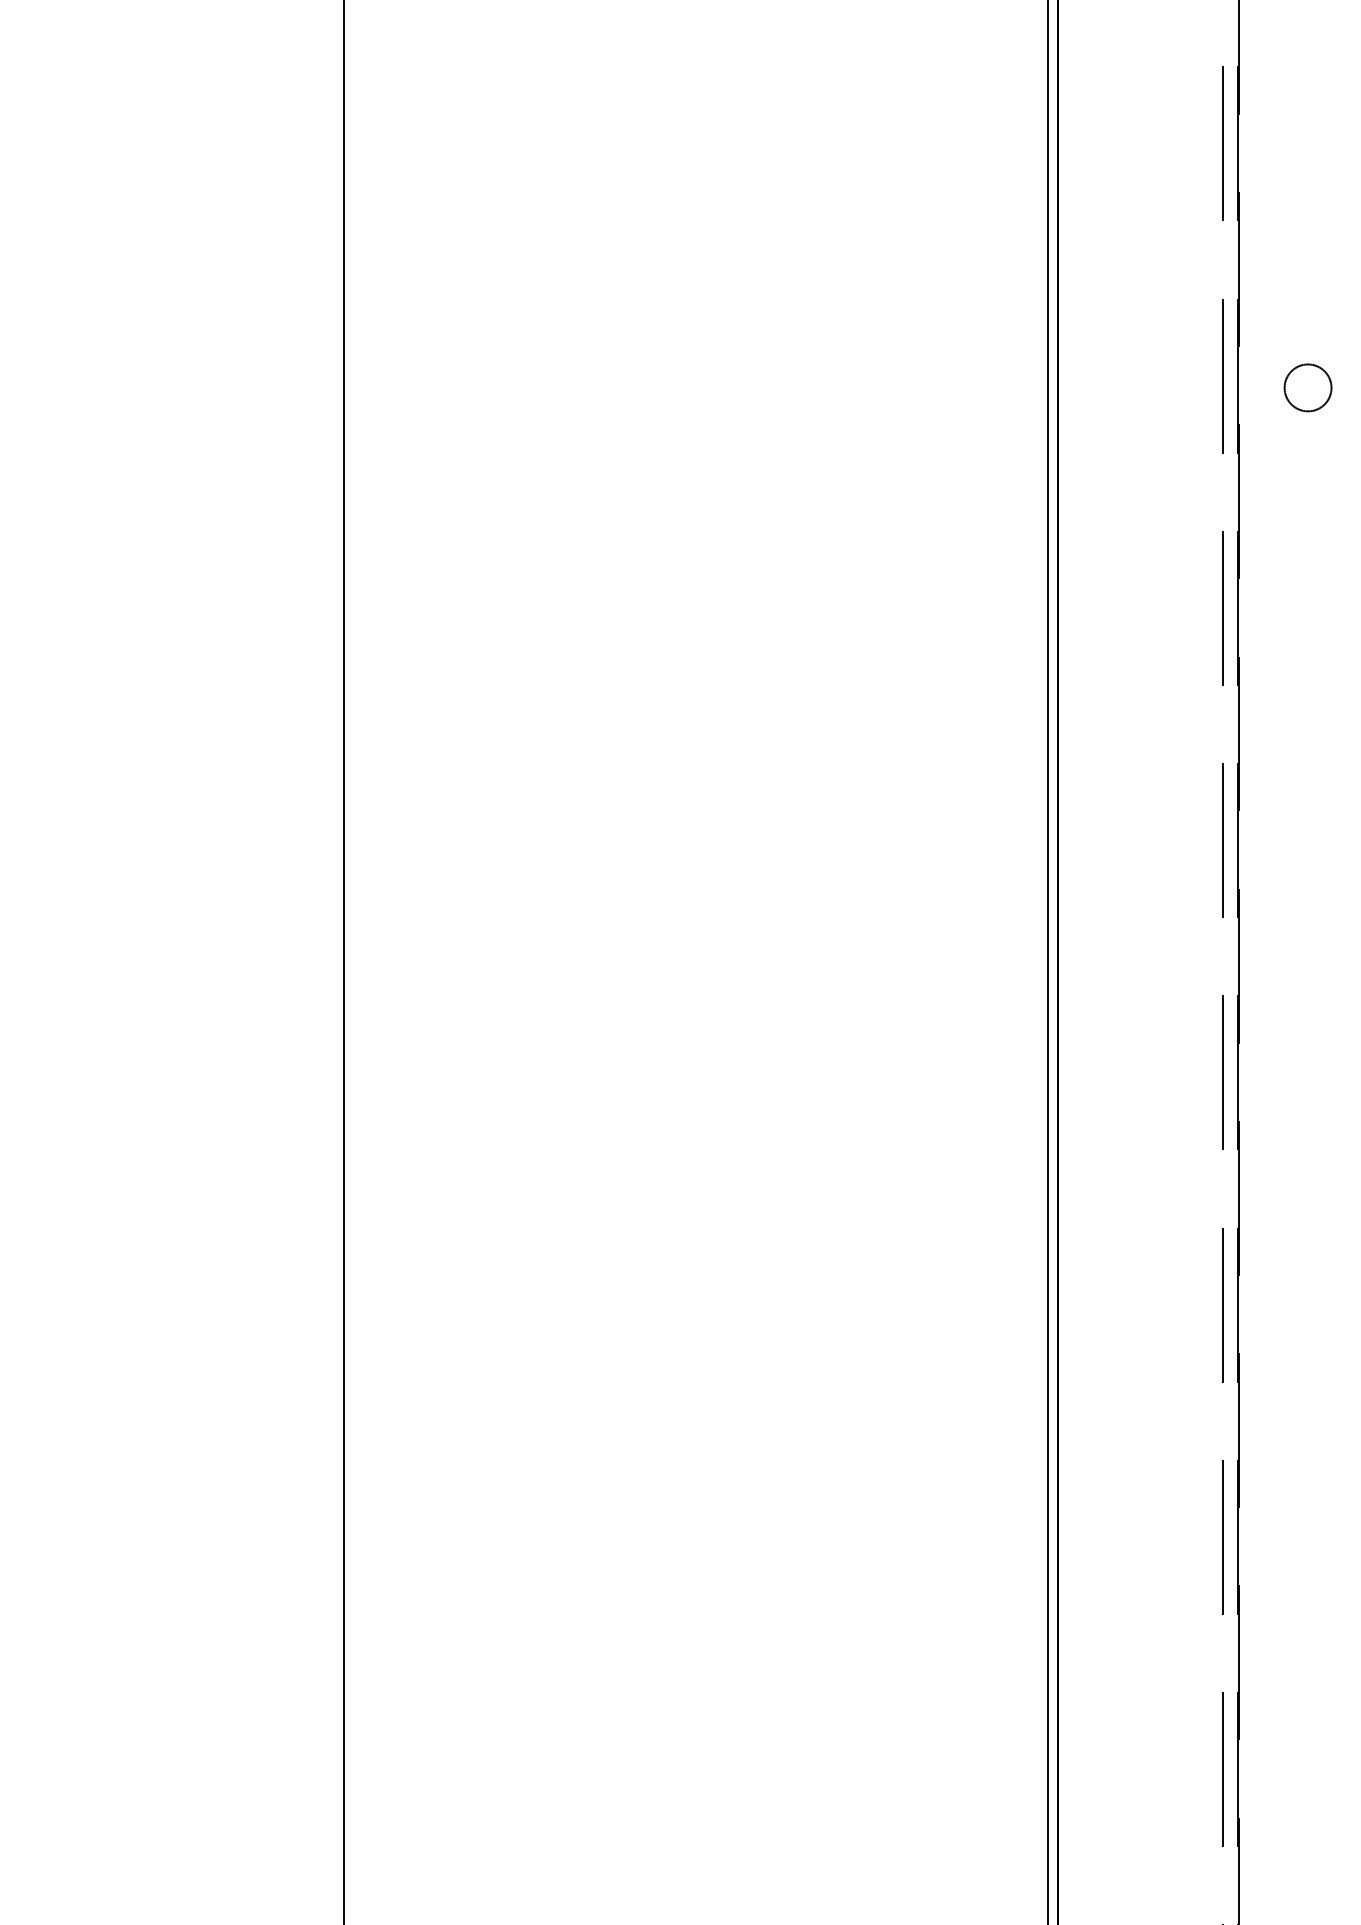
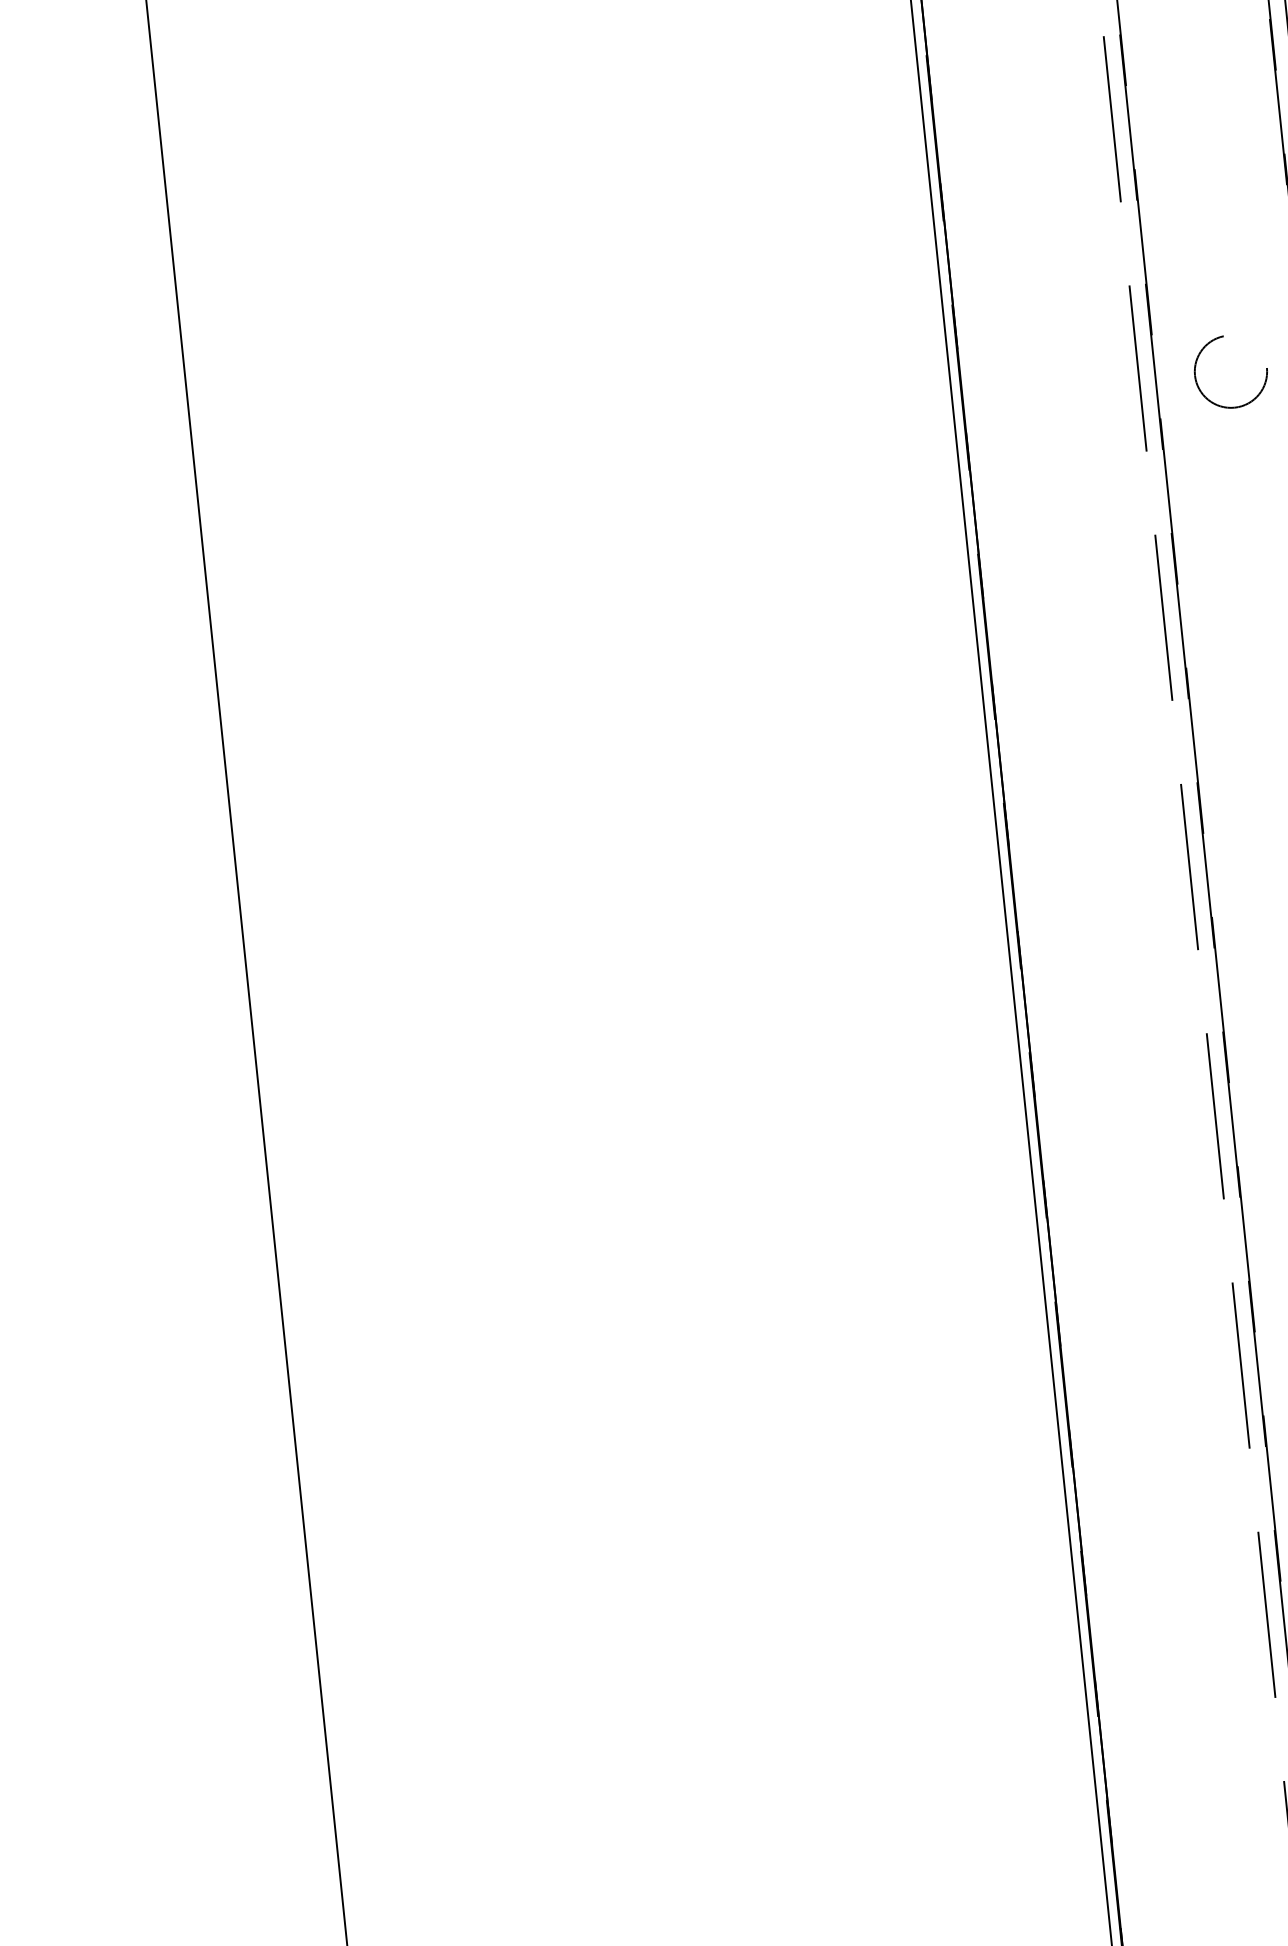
circle: (1307, 387) -> (1230, 371), size x1.43

